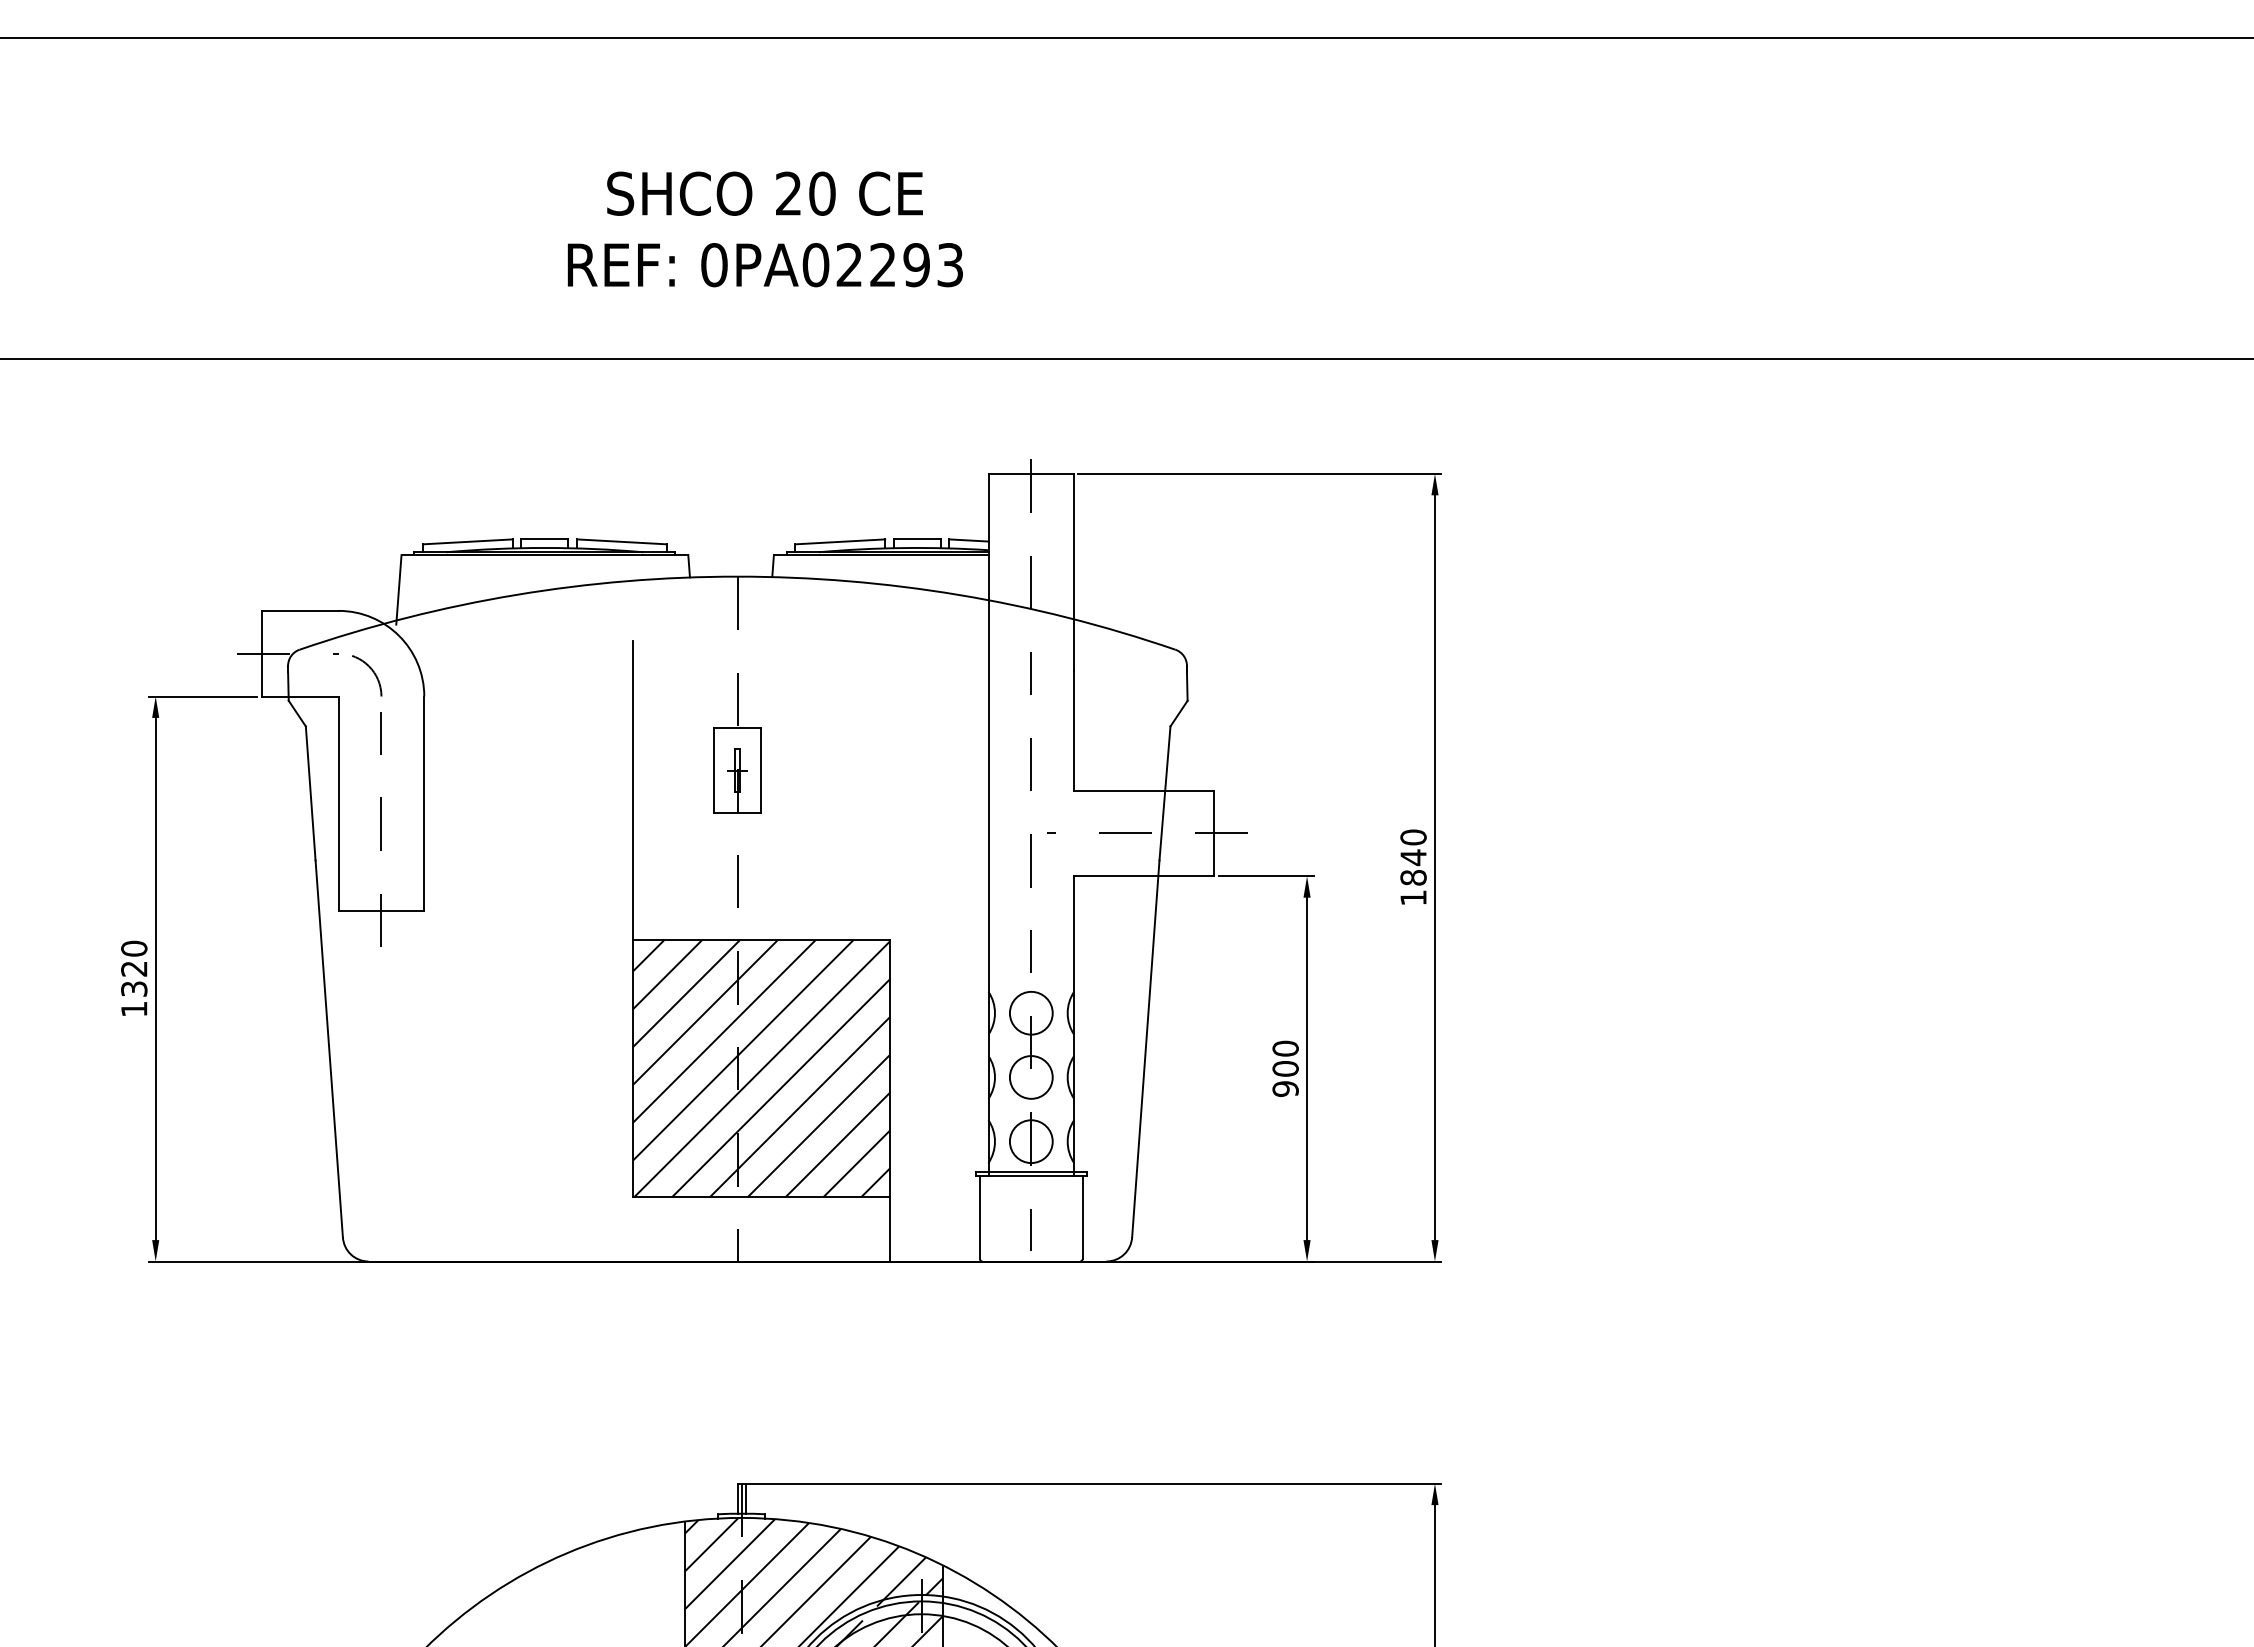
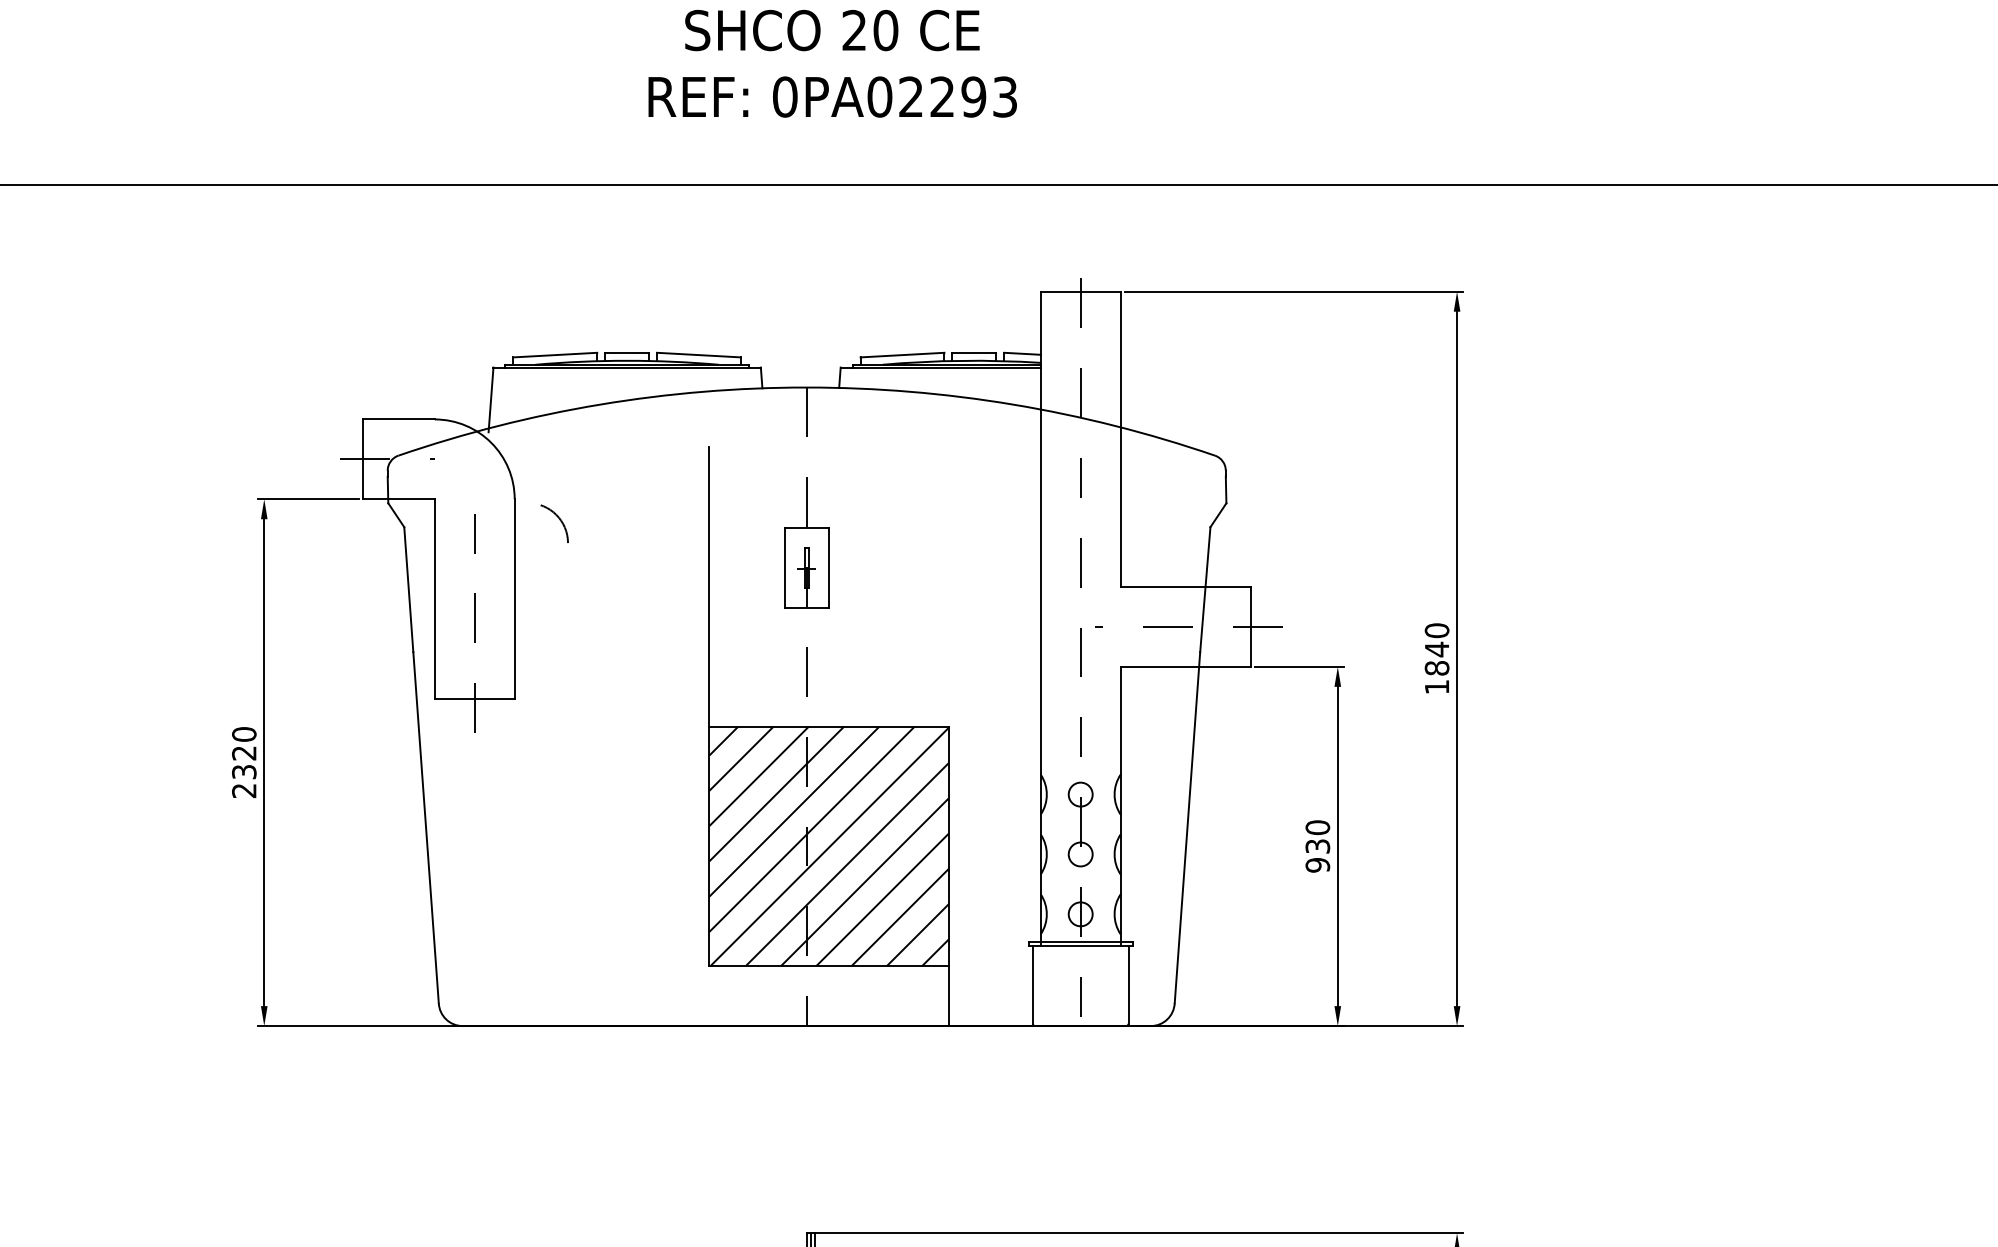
arc: (372, 672) -> (559, 520), moved
text: (134, 1009) -> (244, 791), 1320 -> 2320
circle: (1030, 1012) -> (1079, 793), size x0.6
text: (1285, 1068) -> (1317, 846), 900 -> 930
circle: (1030, 1077) -> (1079, 854), size x0.6
circle: (1030, 1141) -> (1079, 914), size x0.6

